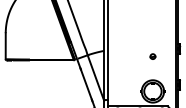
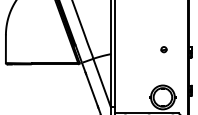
part: (152, 56) -> (163, 49), moved

